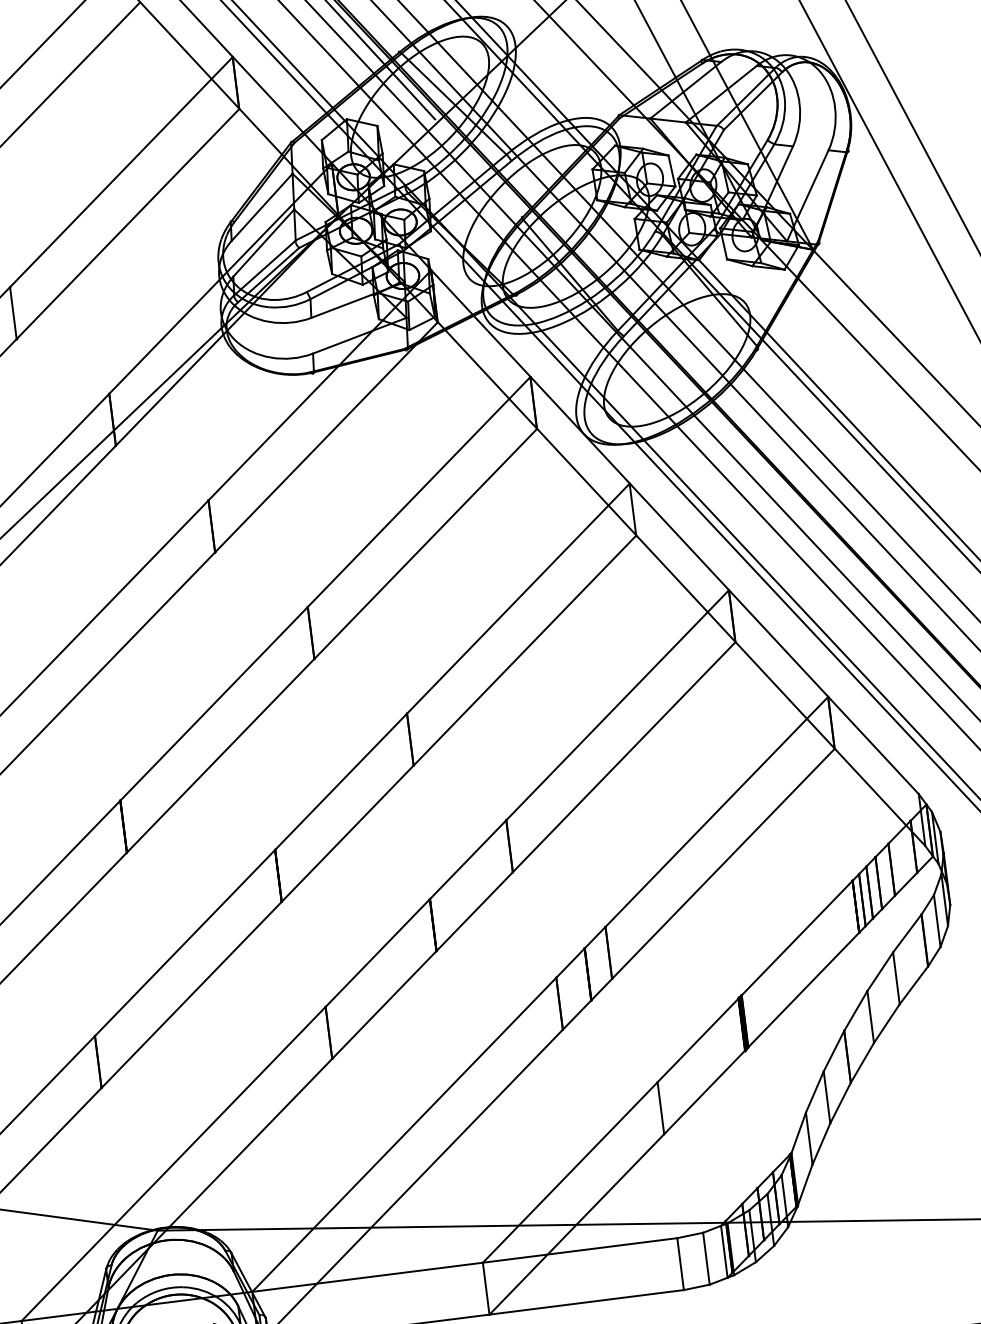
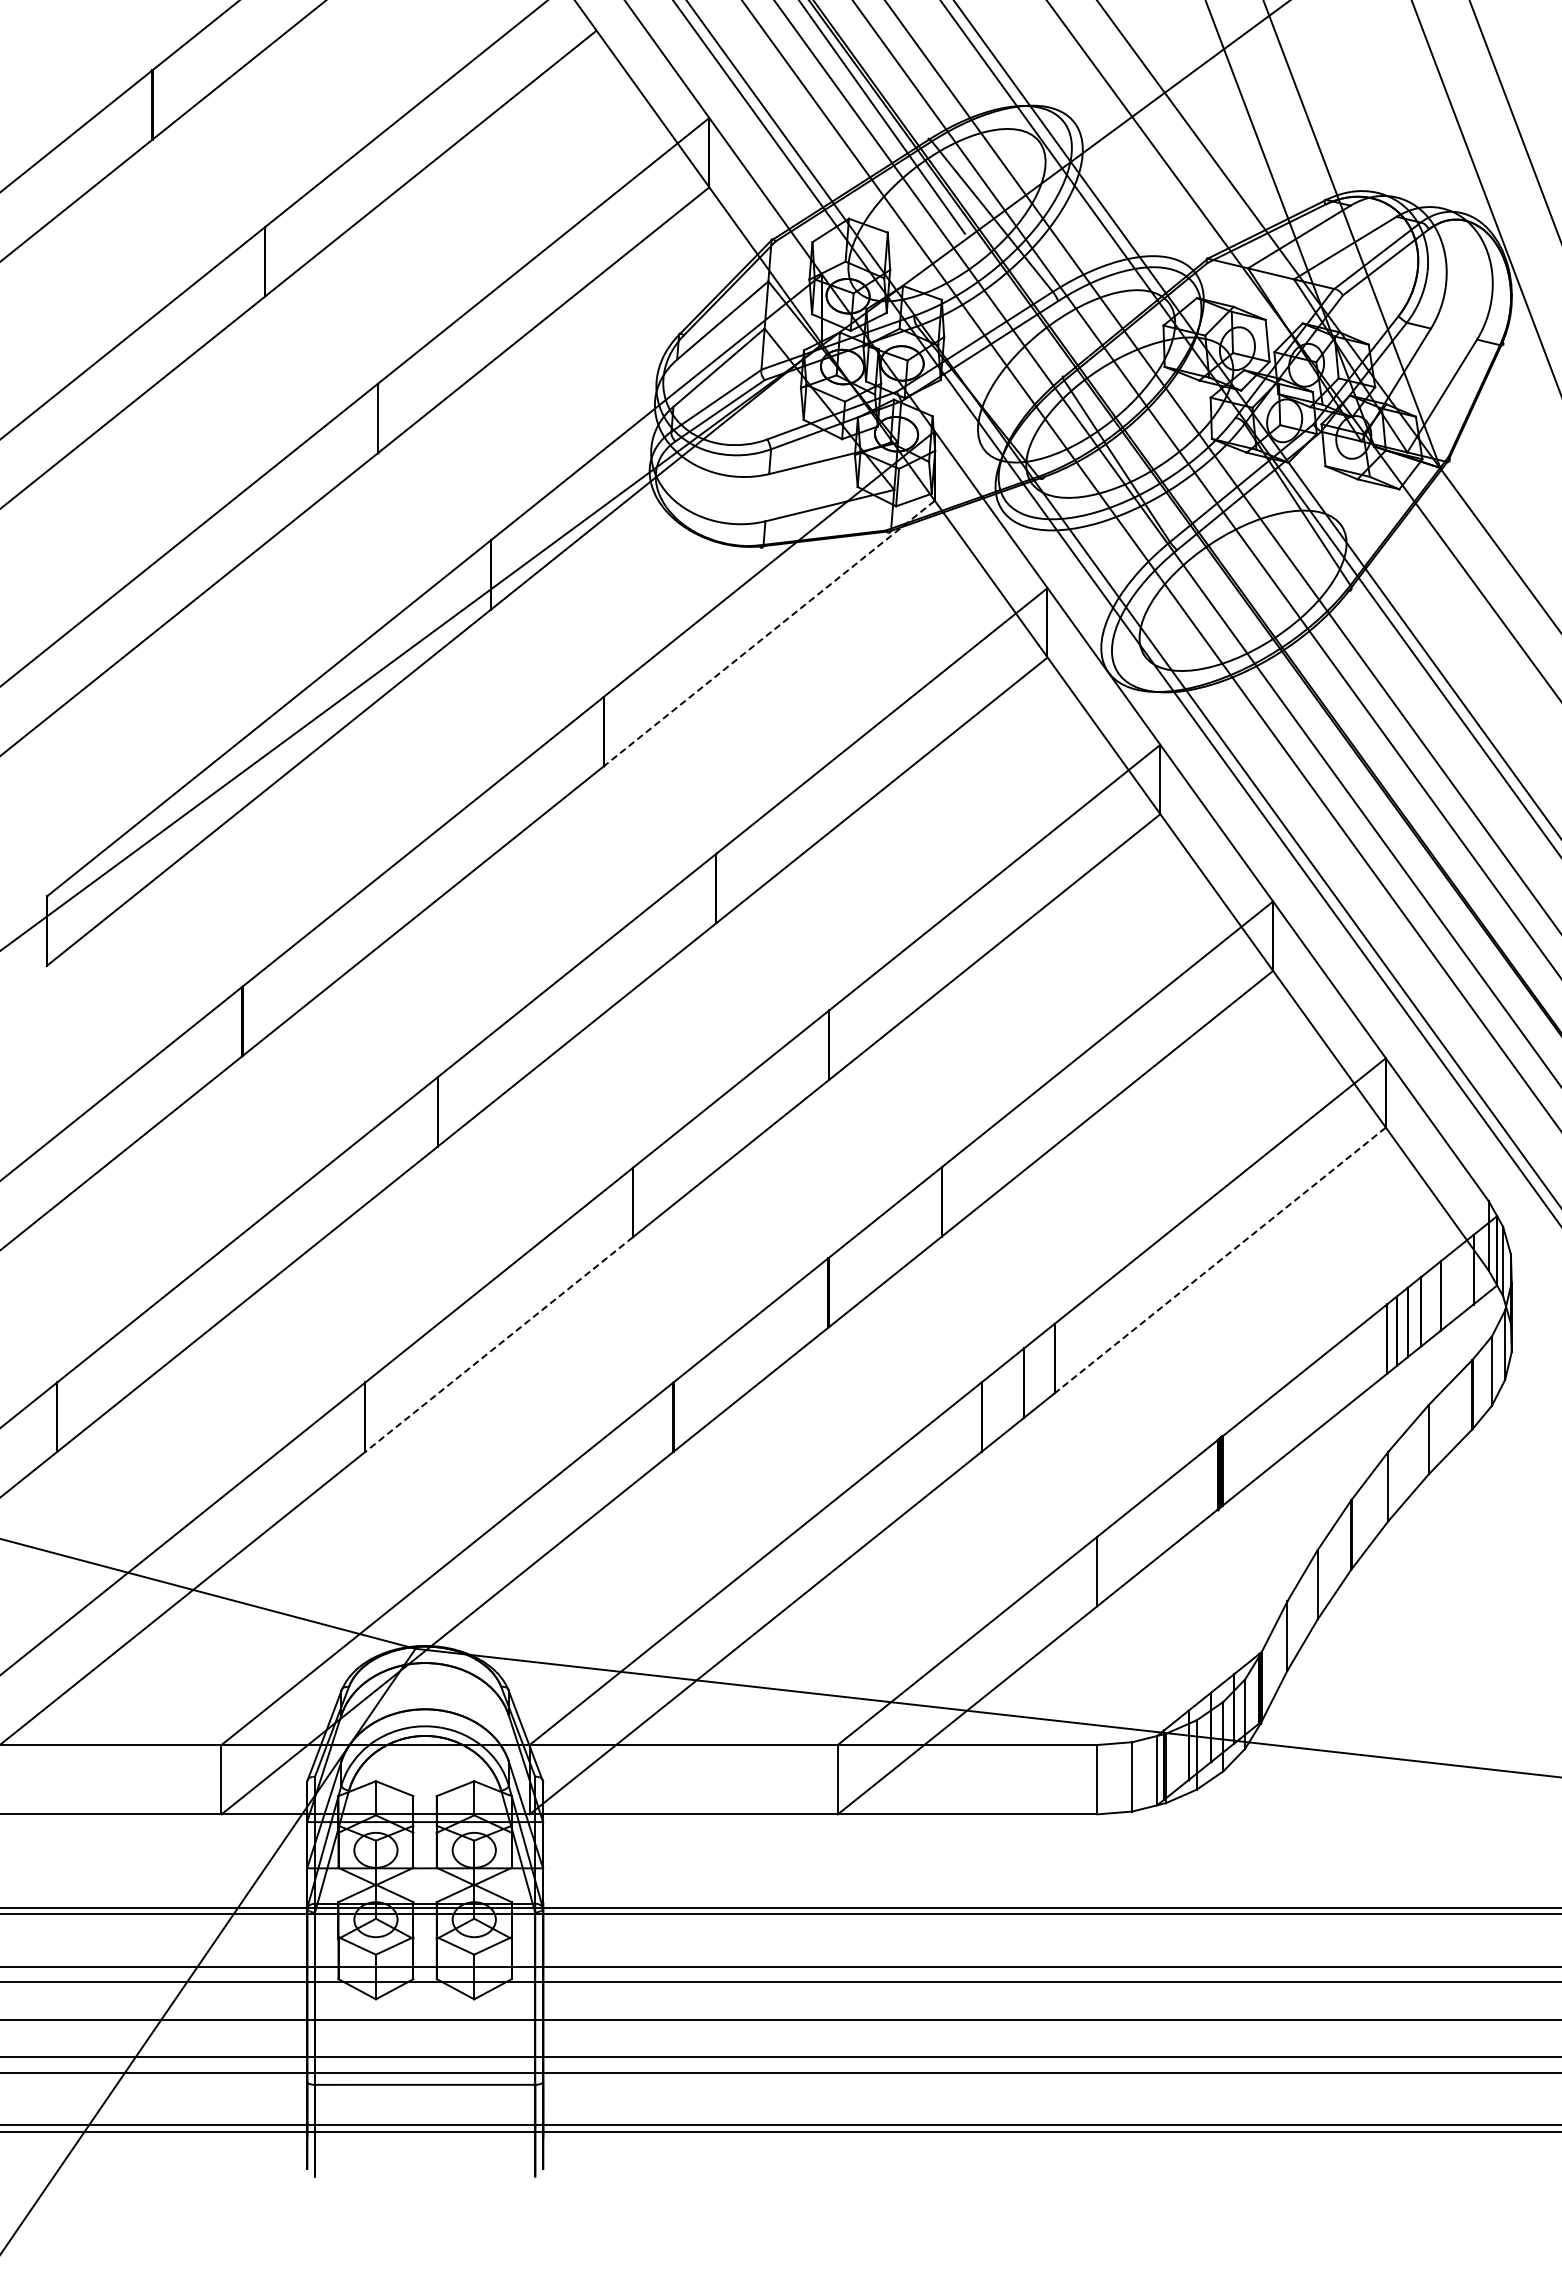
line: (326, 438) -> (768, 634), solid -> dashed
line: (722, 863) -> (1219, 1260), solid -> dashed
line: (191, 994) -> (499, 1344), solid -> dashed

